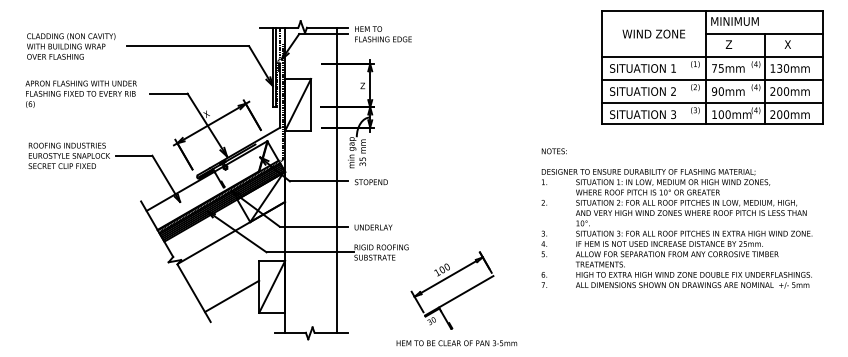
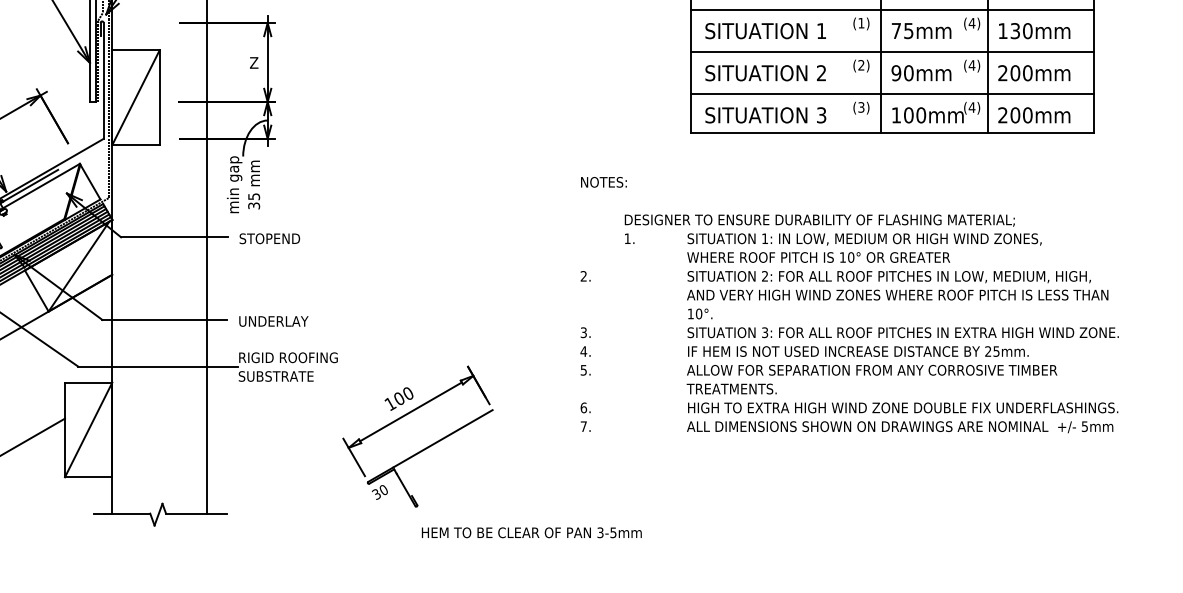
text: (676, 228) -> (870, 323), moved
text: (456, 343) -> (531, 533), moved

